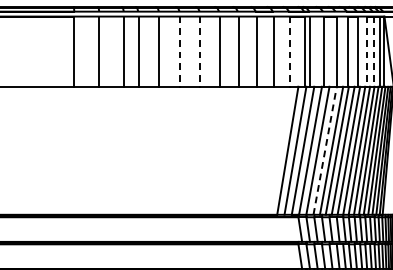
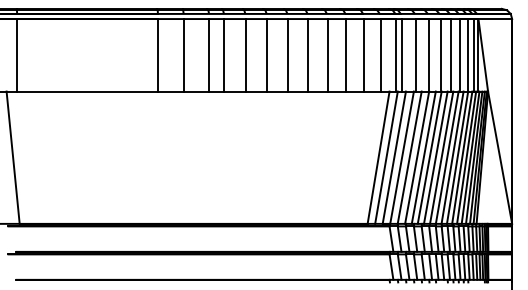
line: (180, 51) -> (267, 55), dashed -> solid
line: (200, 51) -> (288, 55), dashed -> solid
line: (289, 51) -> (380, 55), dashed -> solid
line: (367, 51) -> (460, 55), dashed -> solid
line: (373, 51) -> (467, 55), dashed -> solid
line: (325, 150) -> (417, 157), dashed -> solid

